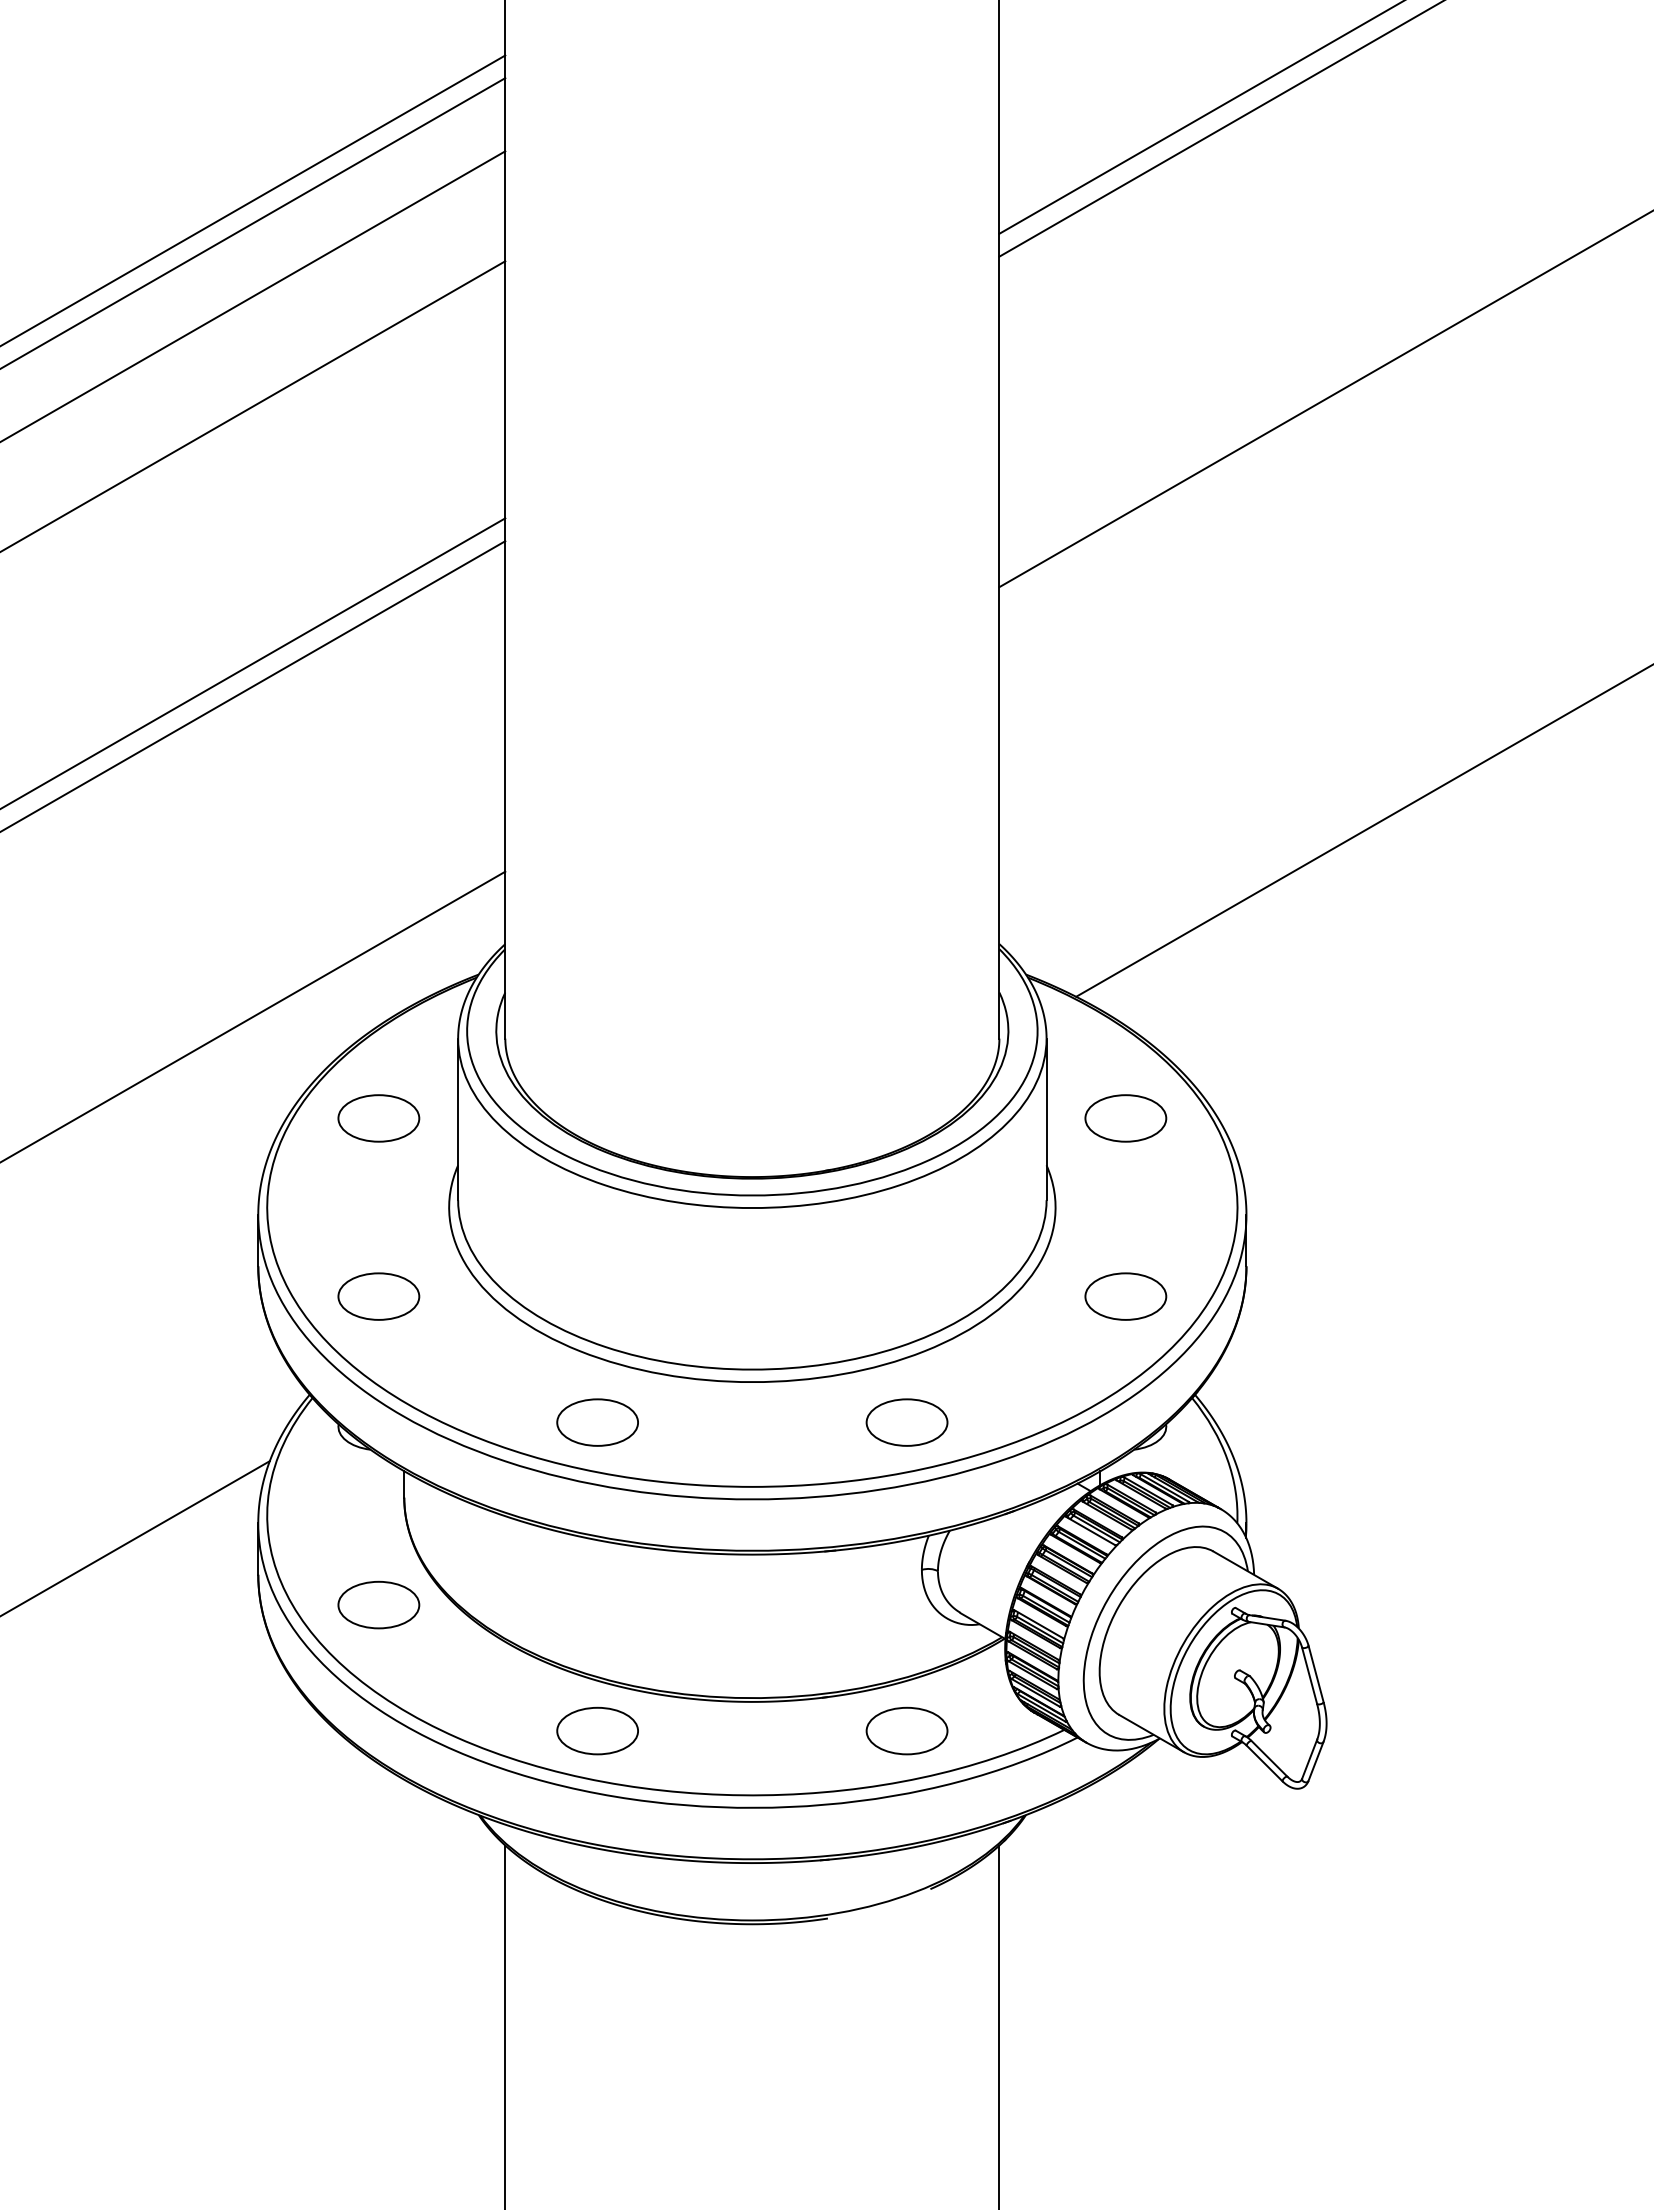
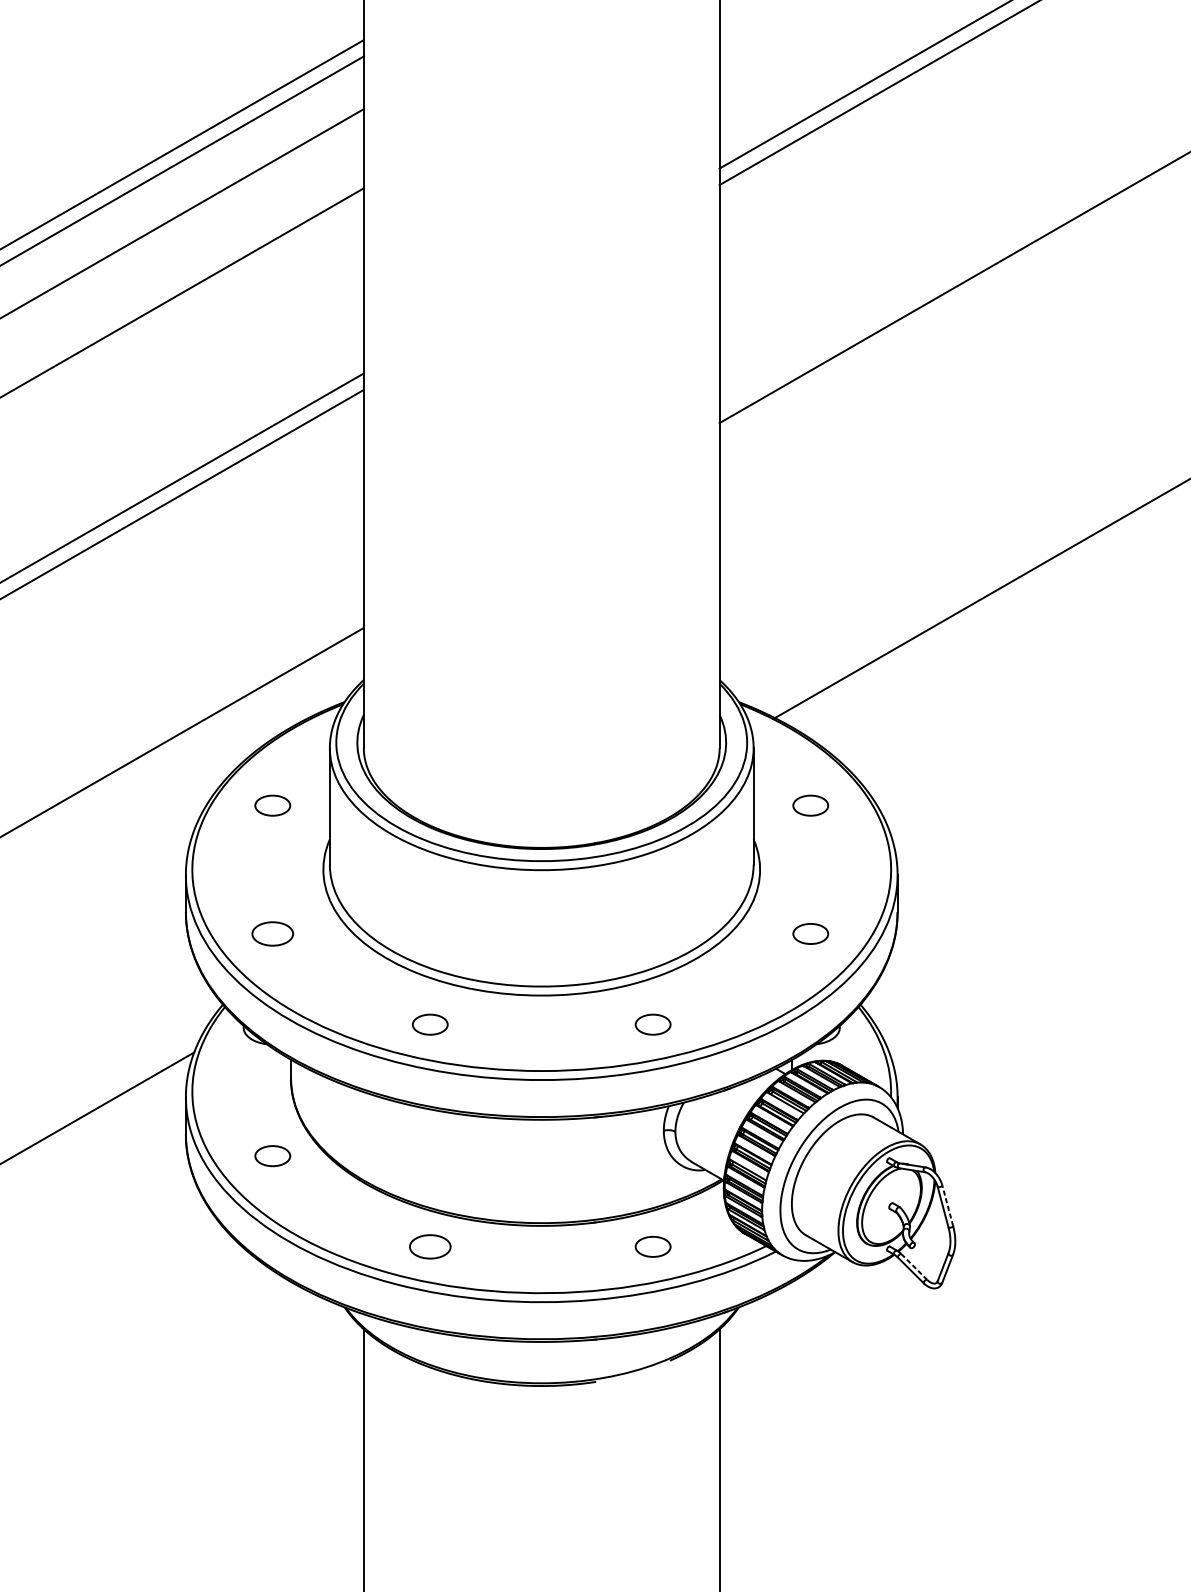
part: (378, 1118) -> (272, 805), size x0.6
part: (1125, 1118) -> (810, 805), size x0.6
part: (378, 1296) -> (272, 933), size x0.7
part: (1125, 1296) -> (810, 933), size x0.6
part: (597, 1422) -> (430, 1024), size x0.6
part: (906, 1422) -> (652, 1024), size x0.6
part: (378, 1604) -> (272, 1155), size x0.6
line: (1316, 1673) -> (948, 1205), solid -> dashed
part: (597, 1730) -> (430, 1246), size x0.7
part: (906, 1730) -> (652, 1246), size x0.6
line: (1269, 1759) -> (914, 1267), solid -> dashed

